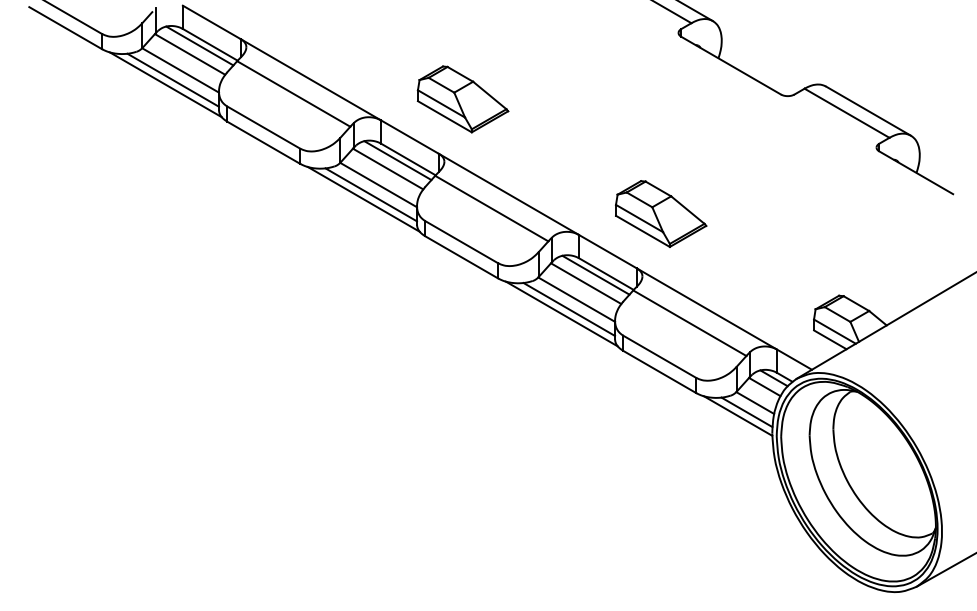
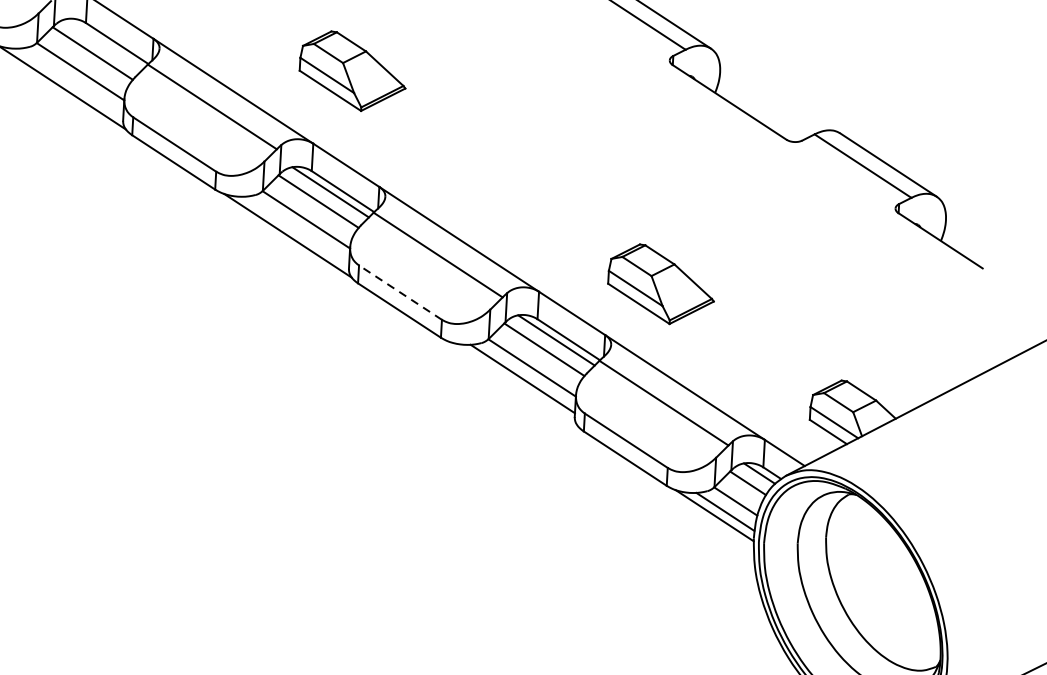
line: (199, 45) -> (104, 43), removed
line: (172, 79) -> (70, 81), removed
part: (462, 99) -> (352, 71), moved
line: (371, 194) -> (297, 230), removed
part: (661, 213) -> (661, 283), moved
line: (461, 242) -> (400, 292), solid -> dashed
line: (561, 313) -> (513, 383), removed

